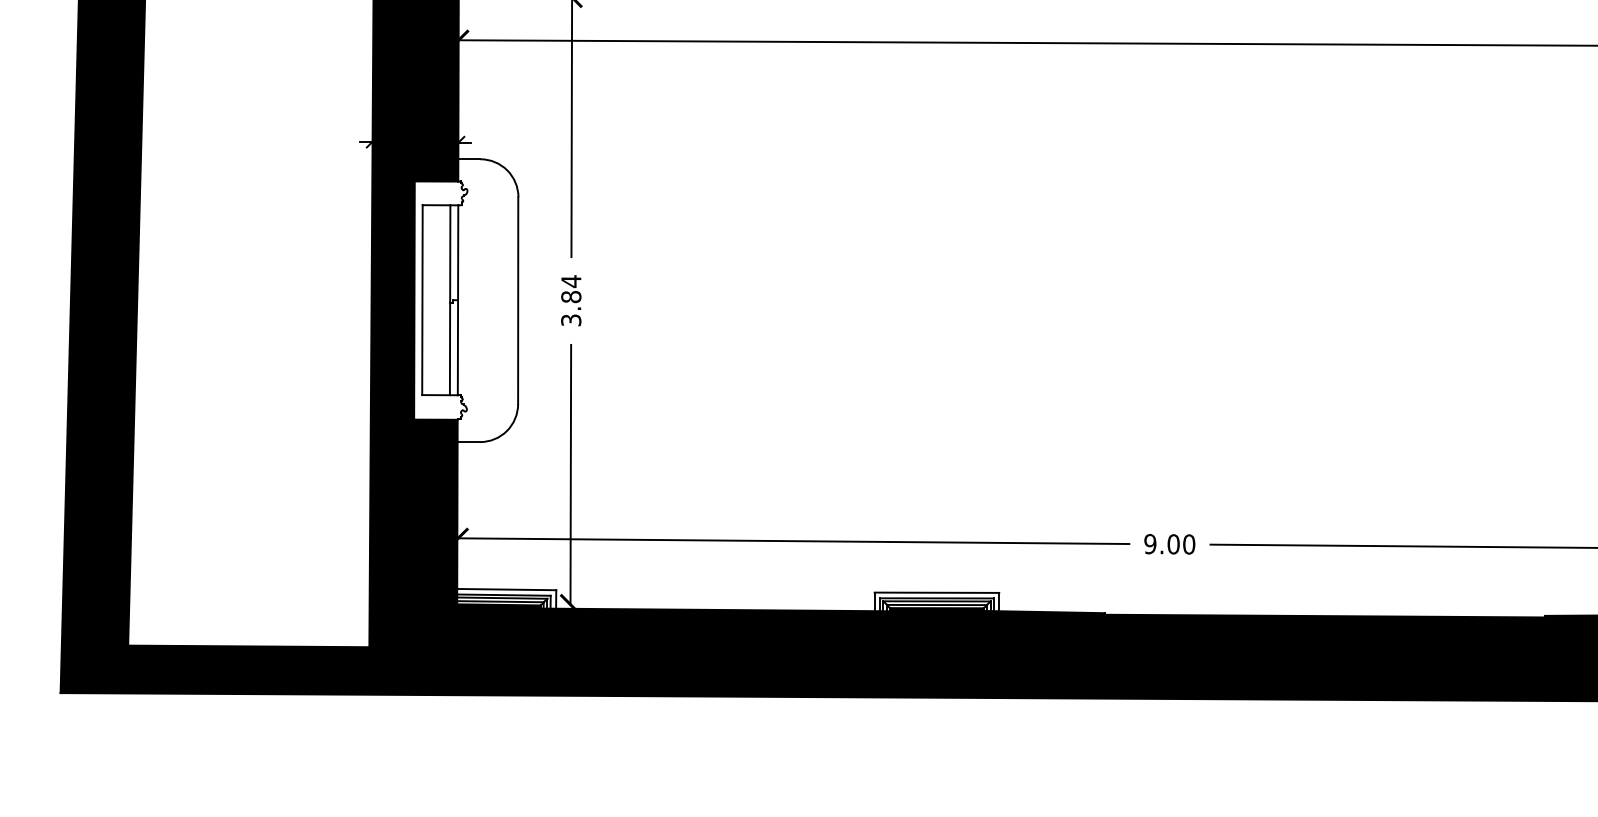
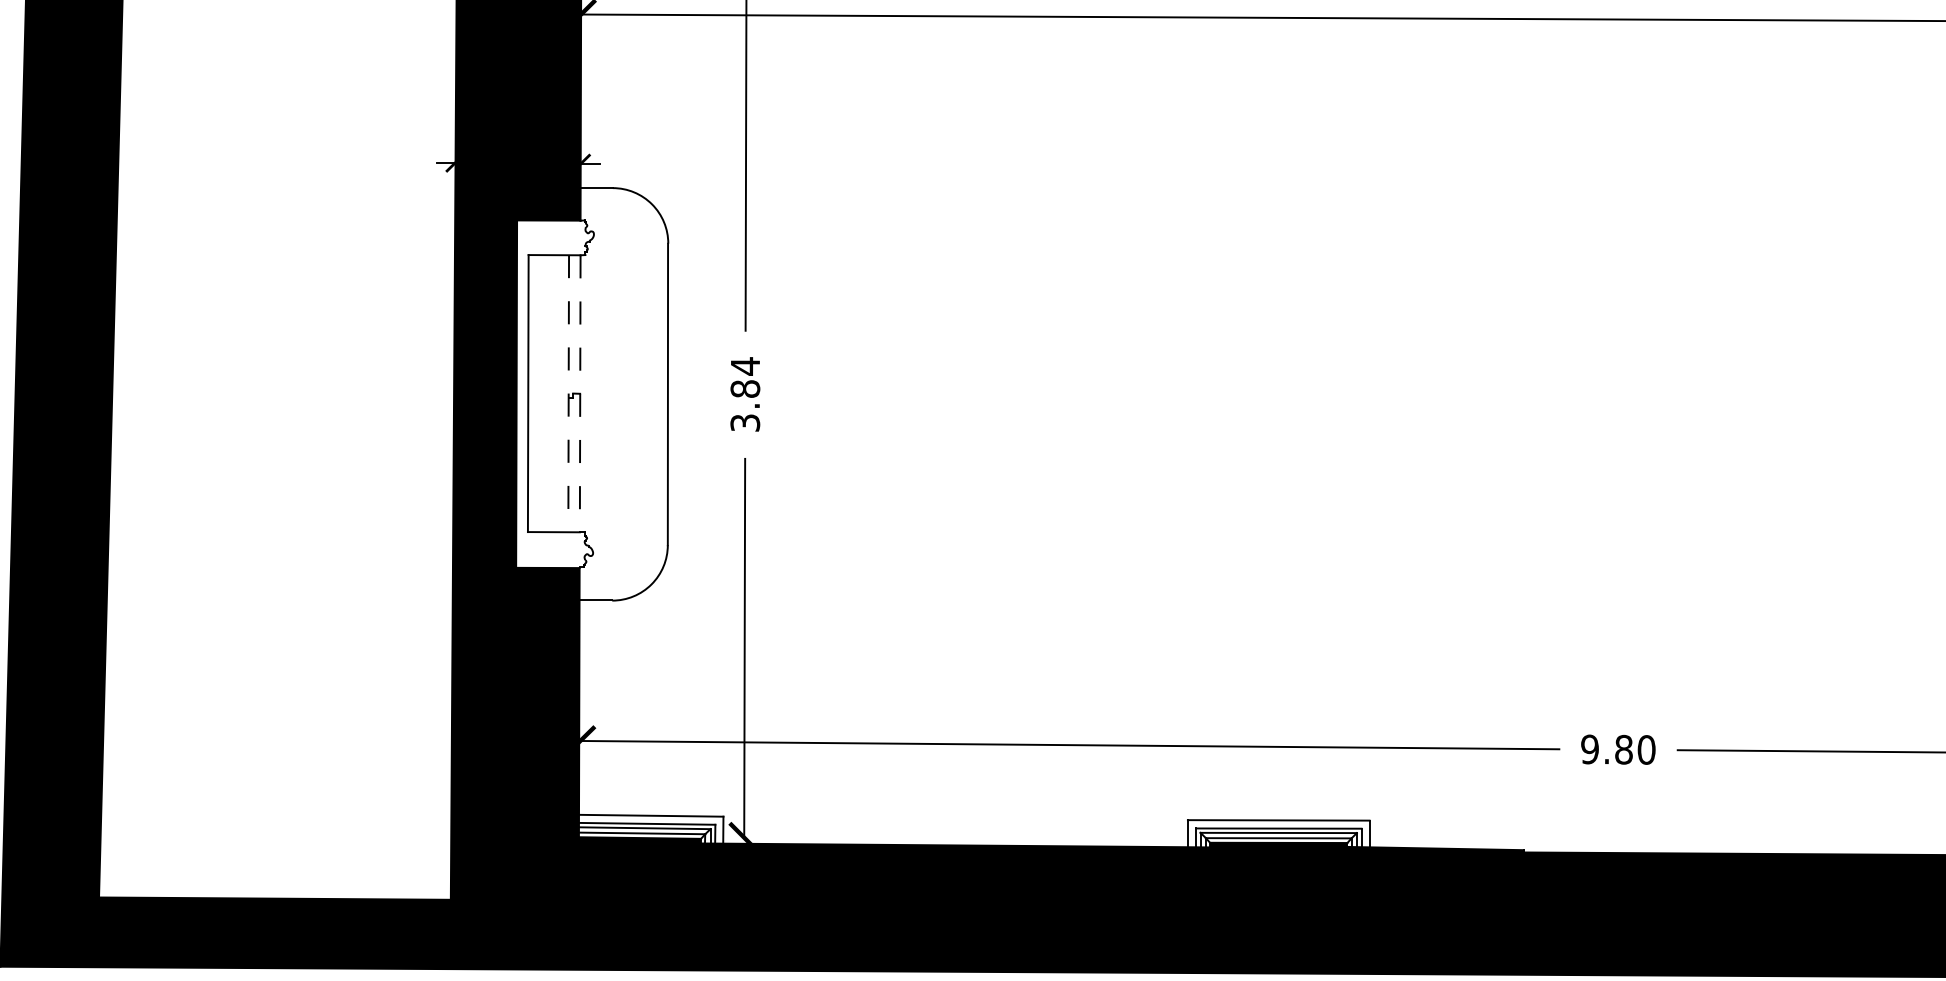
line: (450, 300) -> (569, 394), solid -> dashed
line: (458, 300) -> (580, 394), solid -> dashed
text: (1173, 544) -> (1623, 749), 9.00 -> 9.80

